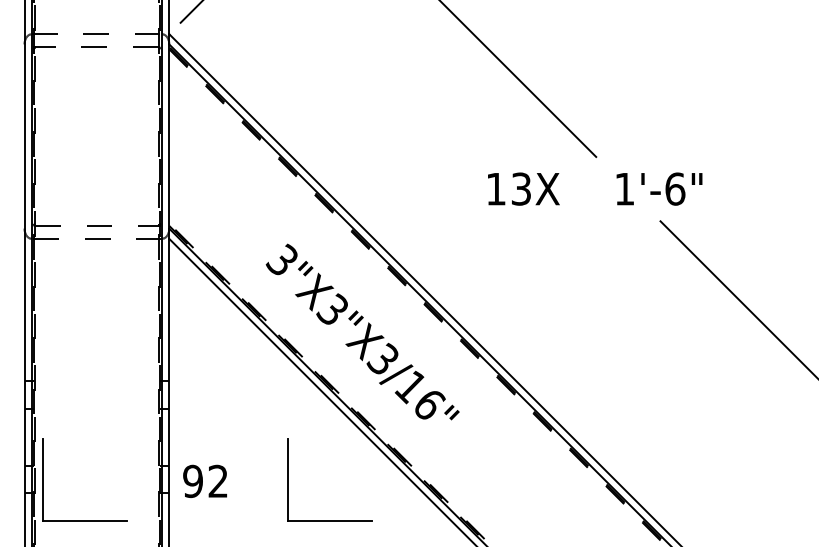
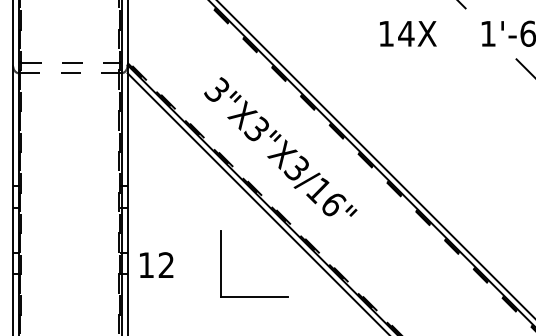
text: (520, 188) -> (405, 33), 13X -> 14X
part: (43, 479) -> (27, 263), removed
text: (192, 481) -> (145, 265), 92 -> 12

